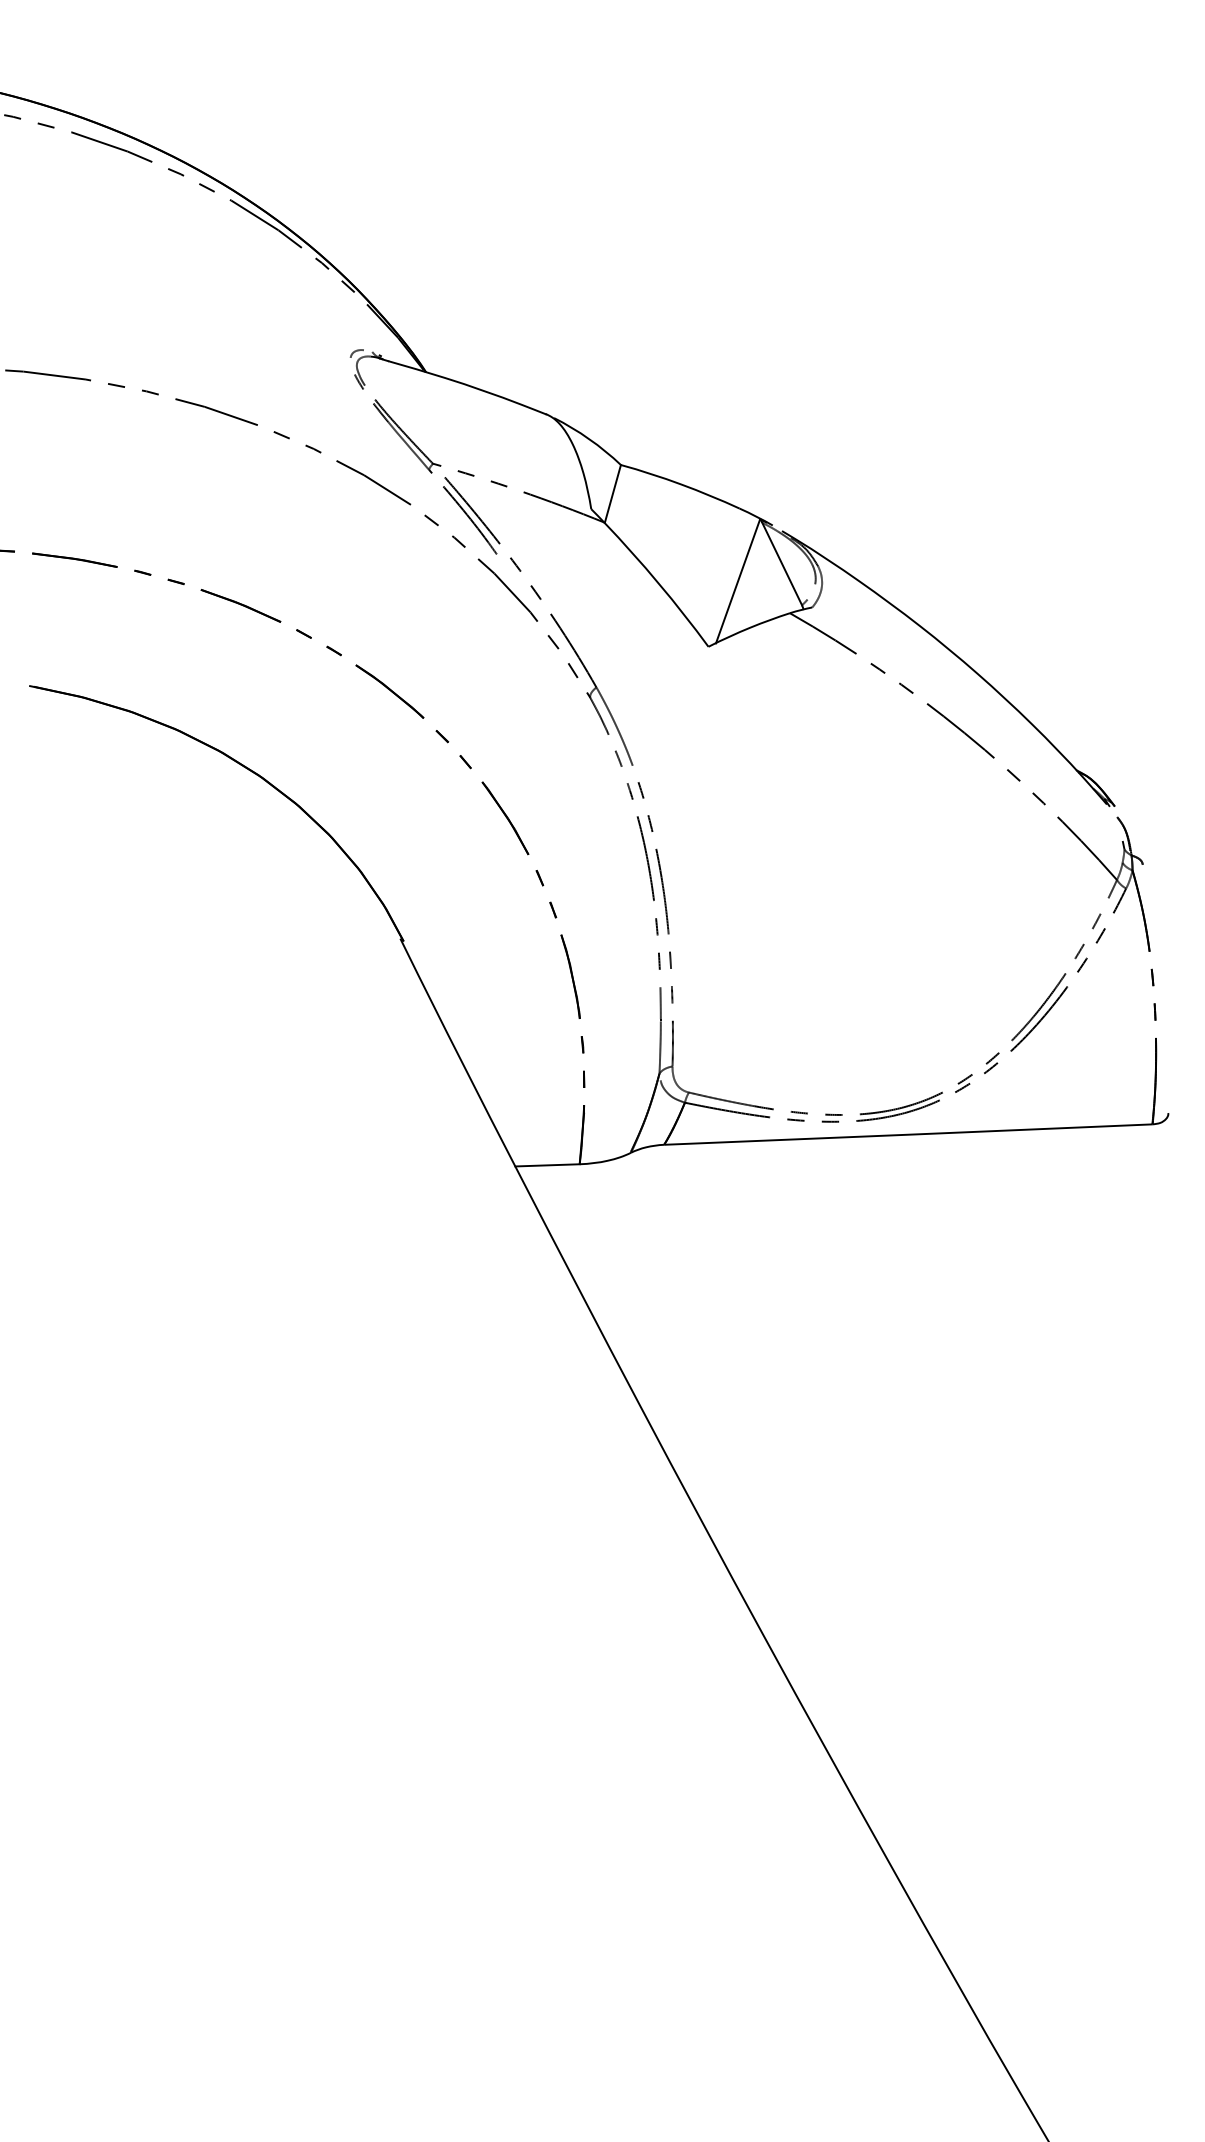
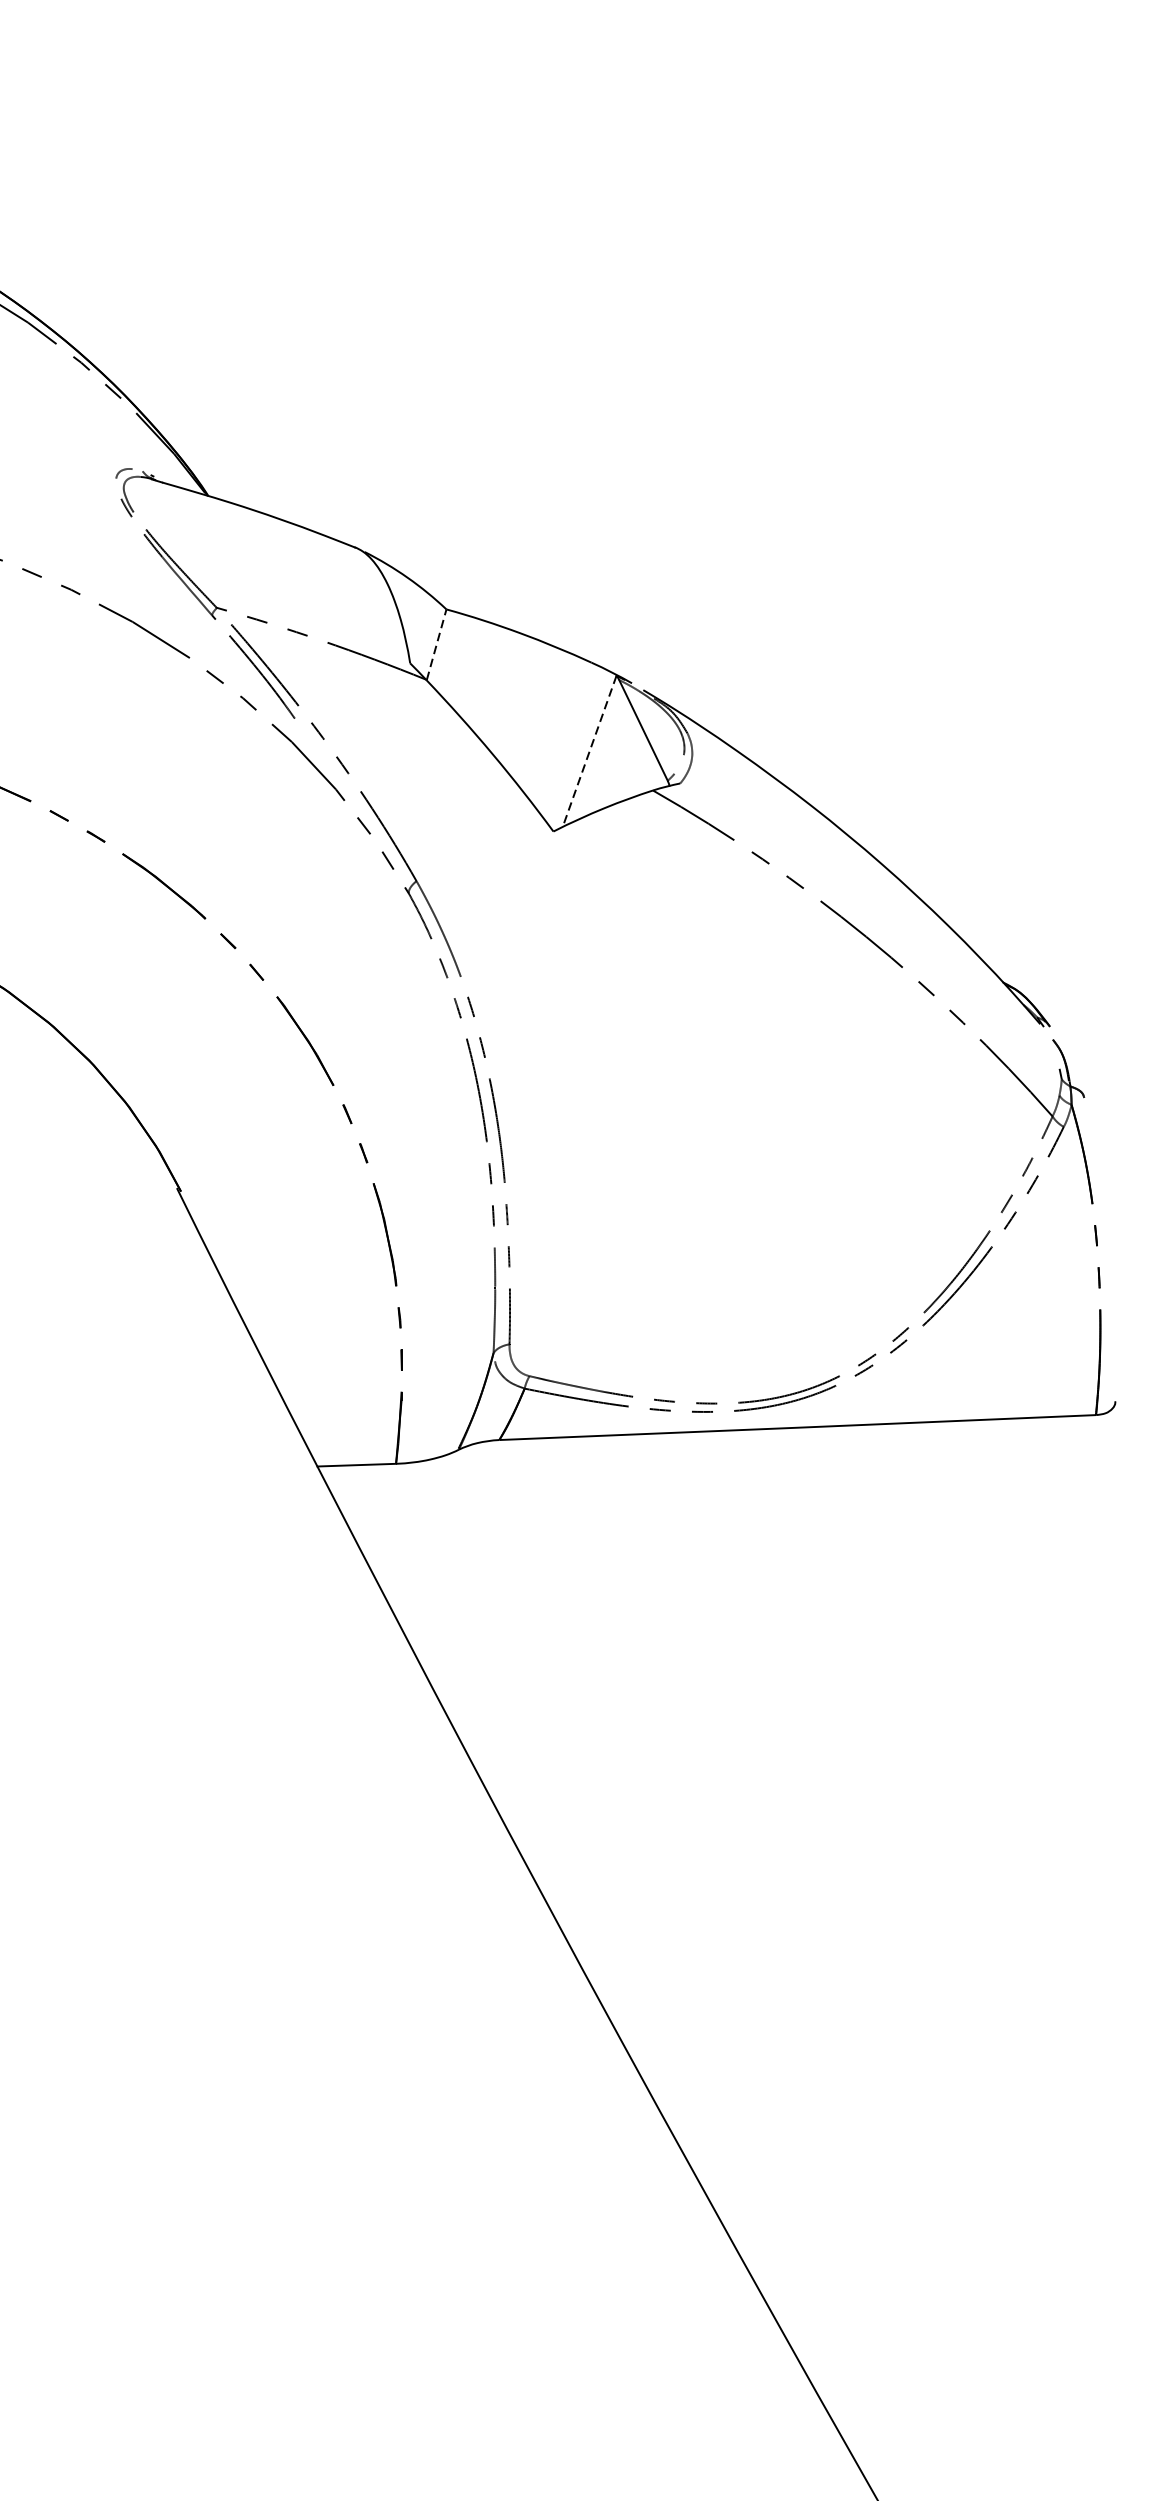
line: (612, 493) -> (436, 644), solid -> dashed
line: (738, 581) -> (590, 751), solid -> dashed

